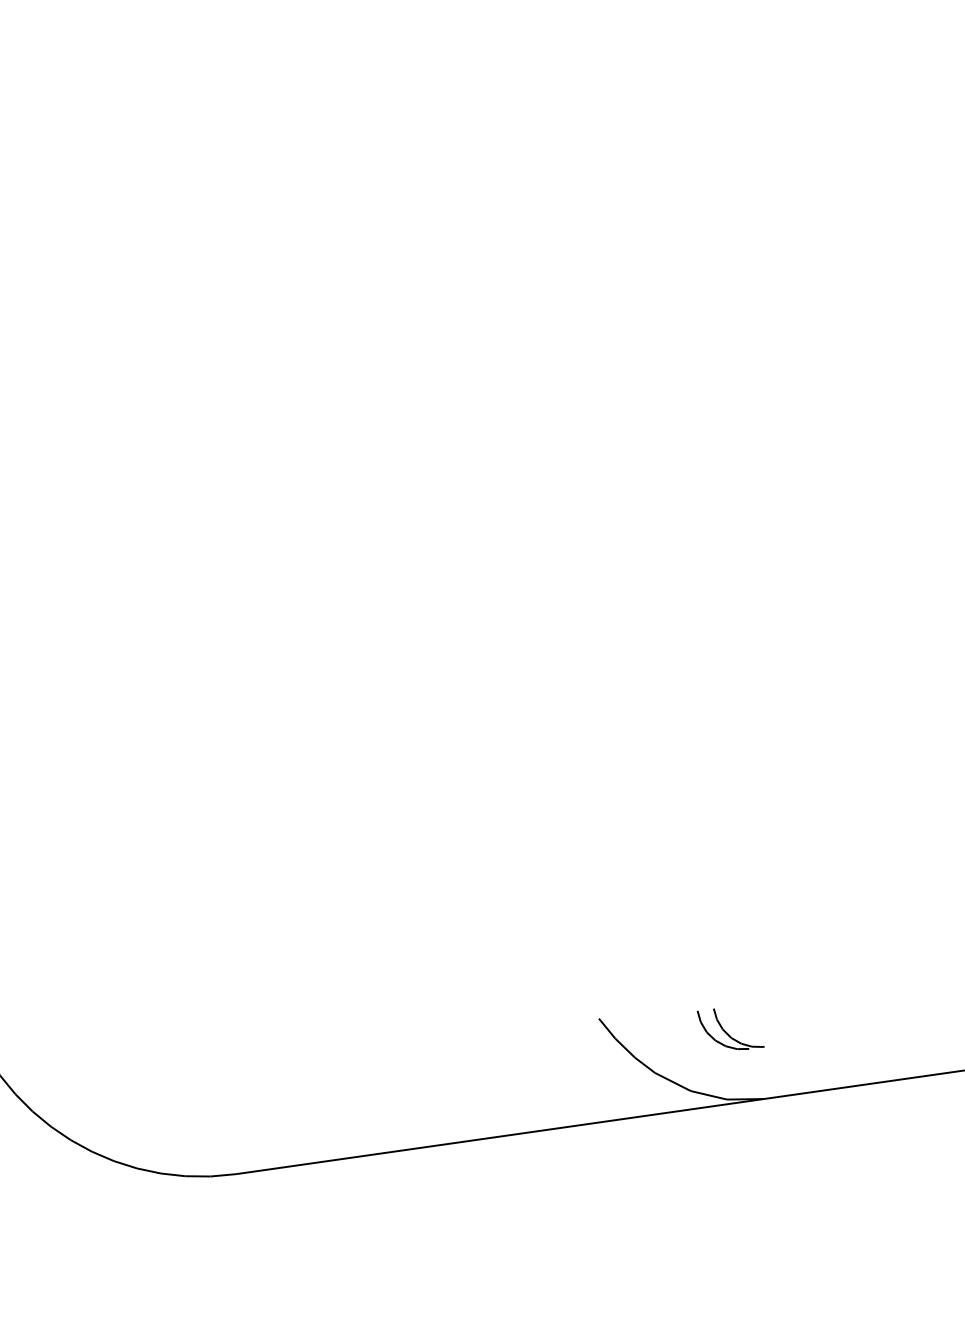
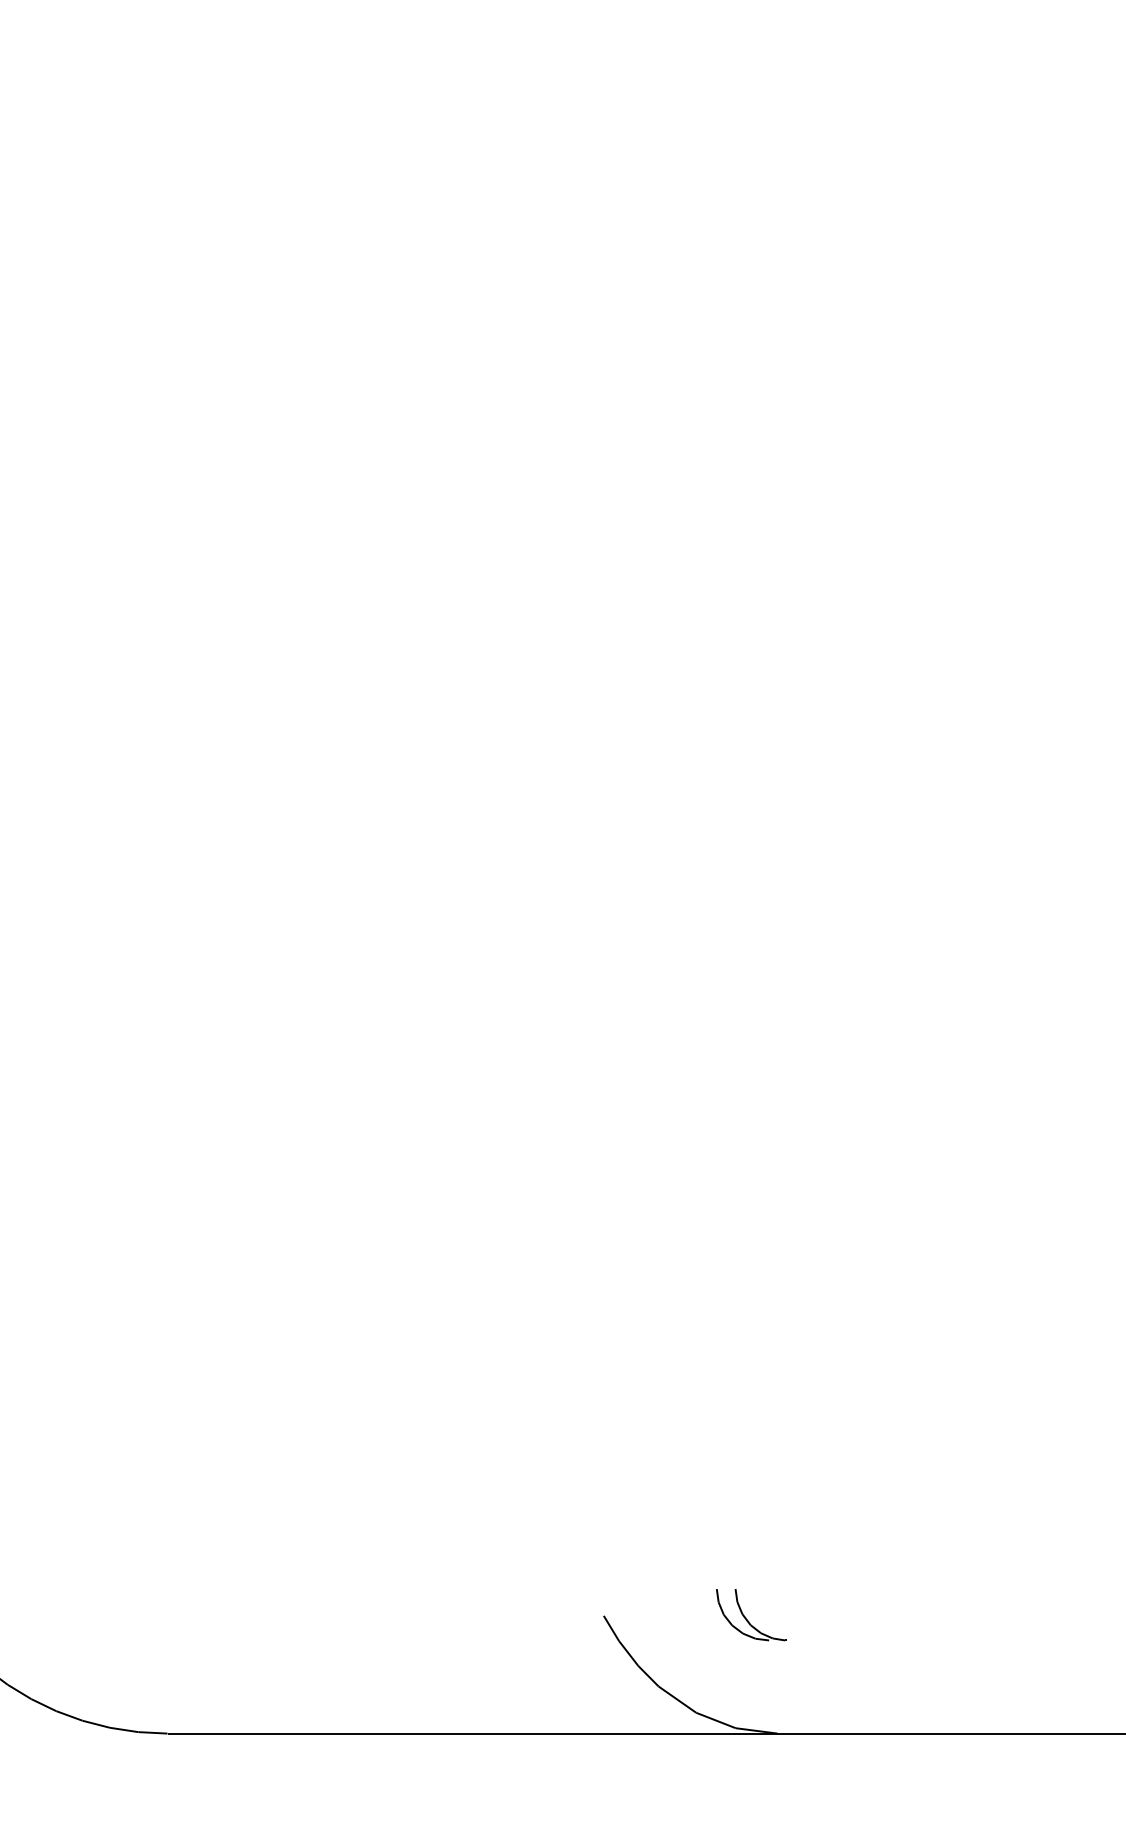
part: (730, 1029) -> (751, 1615), moved

